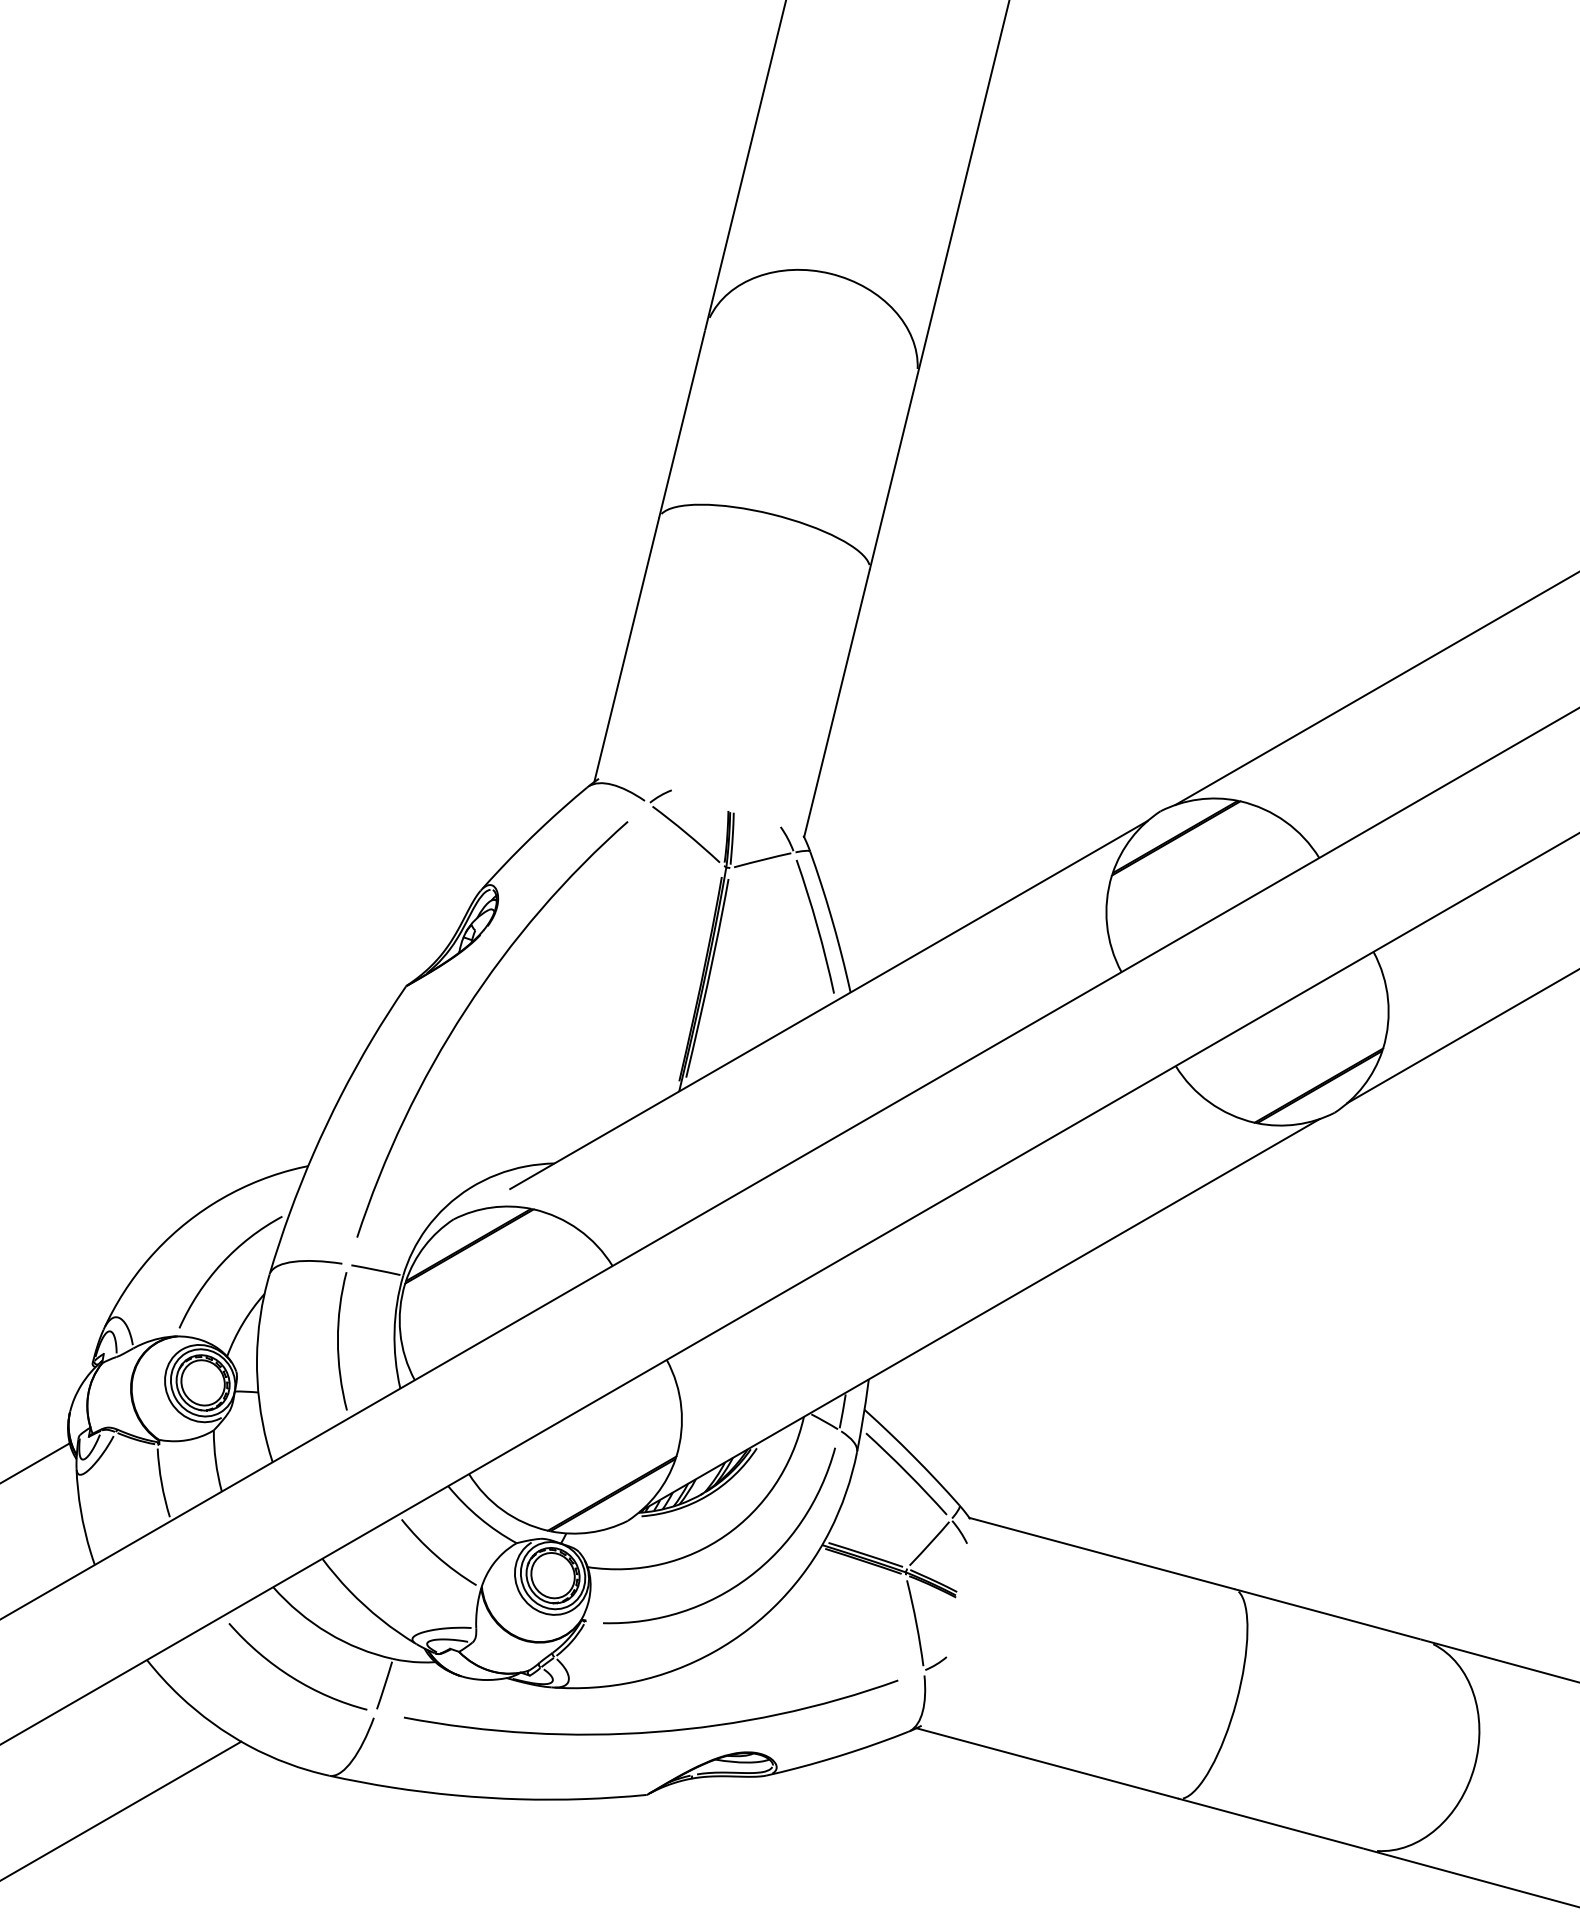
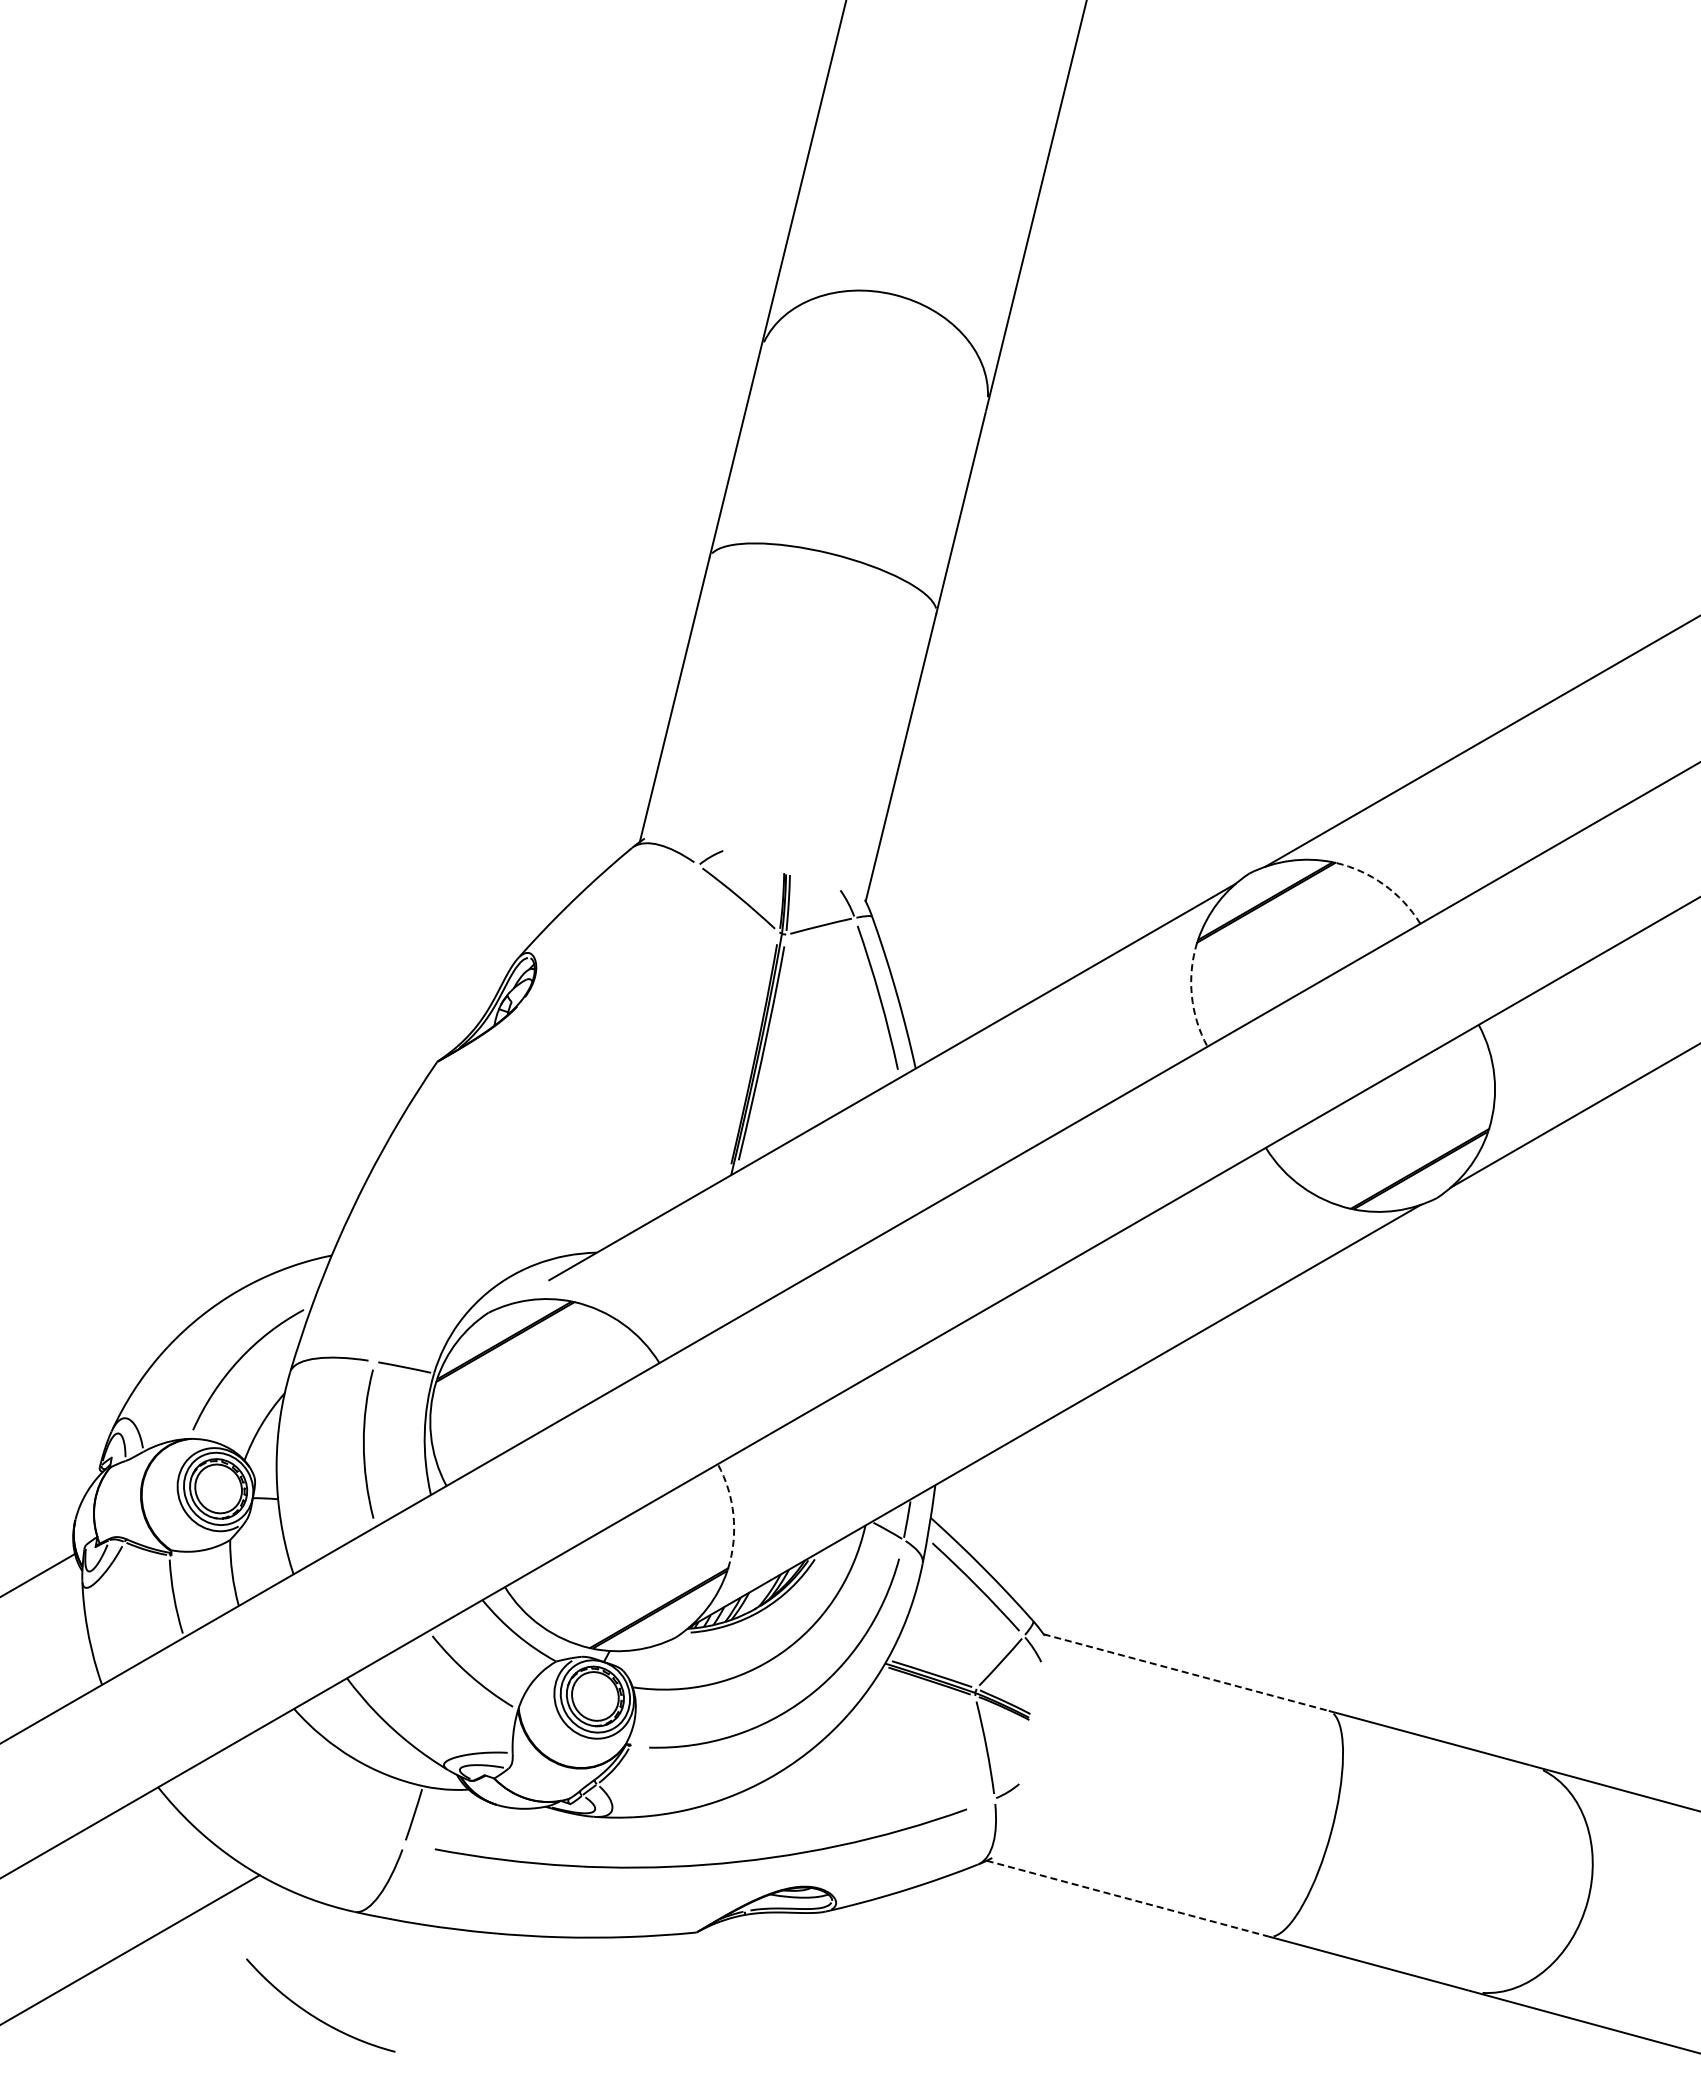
arc: (1285, 821) -> (1384, 884), solid -> dashed
arc: (1106, 924) -> (1191, 995), solid -> dashed
curve: (465, 1011) -> (501, 1089), removed
arc: (681, 1407) -> (733, 1515), solid -> dashed
line: (1102, 1553) -> (1186, 1672), solid -> dashed
curve: (292, 1675) -> (314, 2015), moved
line: (1047, 1763) -> (1127, 1898), solid -> dashed

